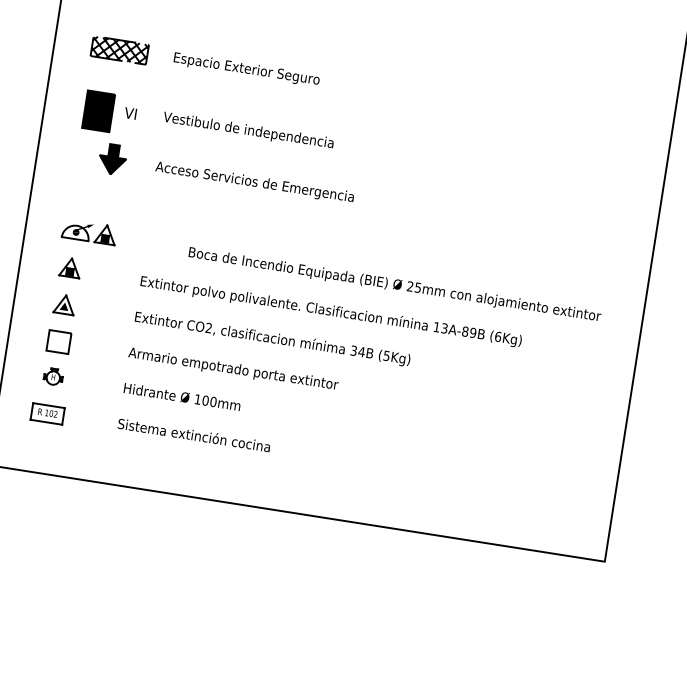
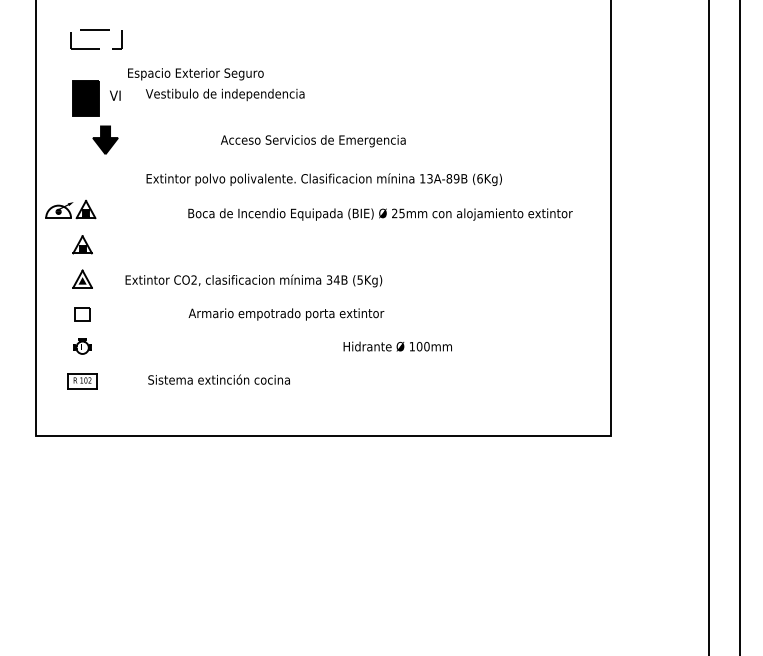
hatch: (119, 50) -> (96, 39), removed
text: (246, 69) -> (195, 74), moved
text: (254, 183) -> (313, 141), moved
part: (89, 231) -> (70, 209), moved
text: (330, 311) -> (323, 179), moved
text: (272, 338) -> (253, 280), moved
part: (58, 342) -> (82, 314), size x0.7
text: (233, 369) -> (286, 314), moved
text: (182, 396) -> (397, 346), moved

